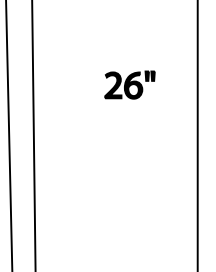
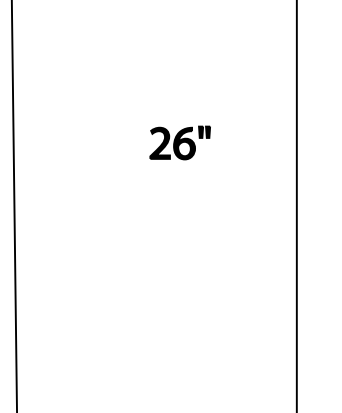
part: (129, 84) -> (179, 142), size x0.7

